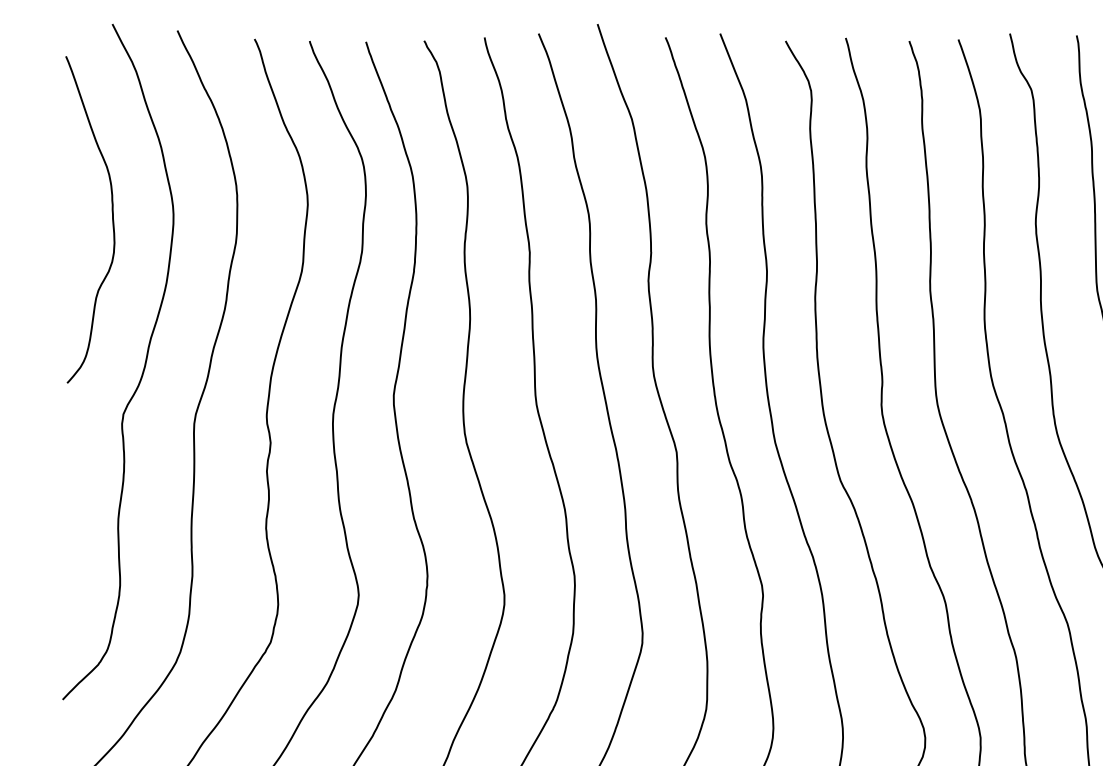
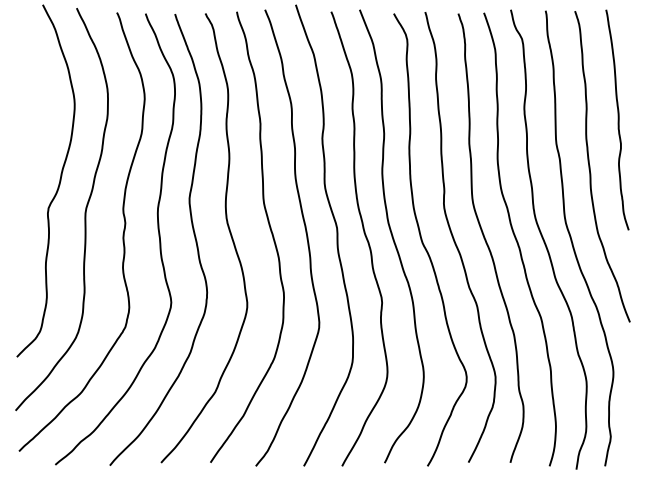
curve: (111, 219) -> (42, 106), removed

